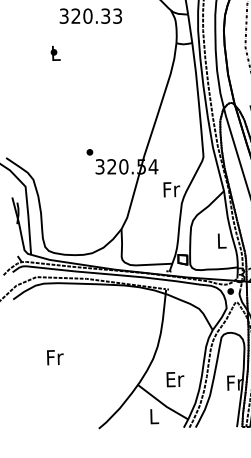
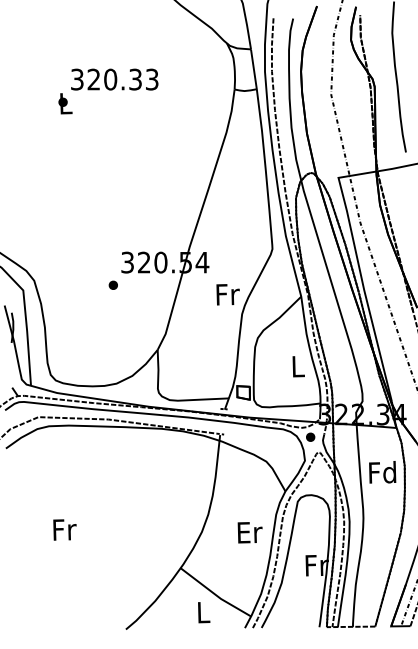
text: (90, 16) -> (114, 79), moved
part: (89, 151) -> (112, 284), moved
text: (174, 379) -> (249, 532), moved

